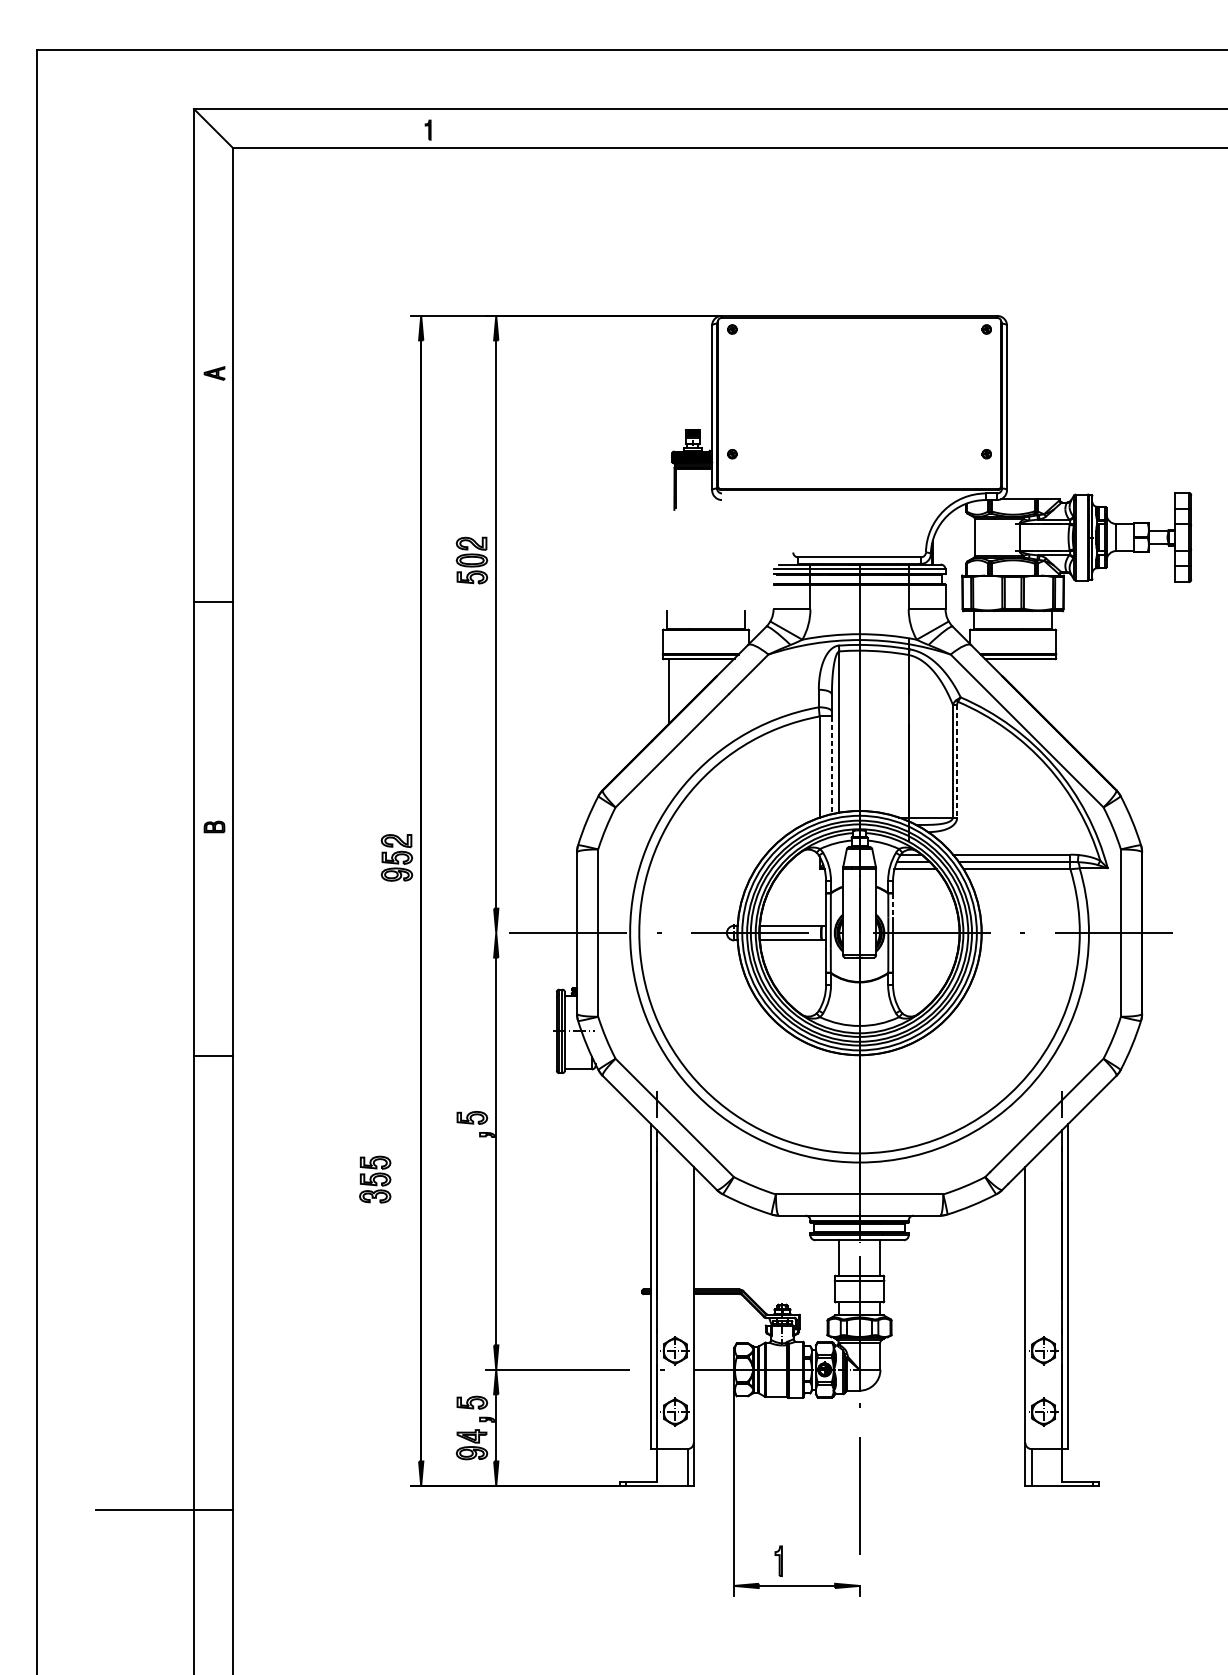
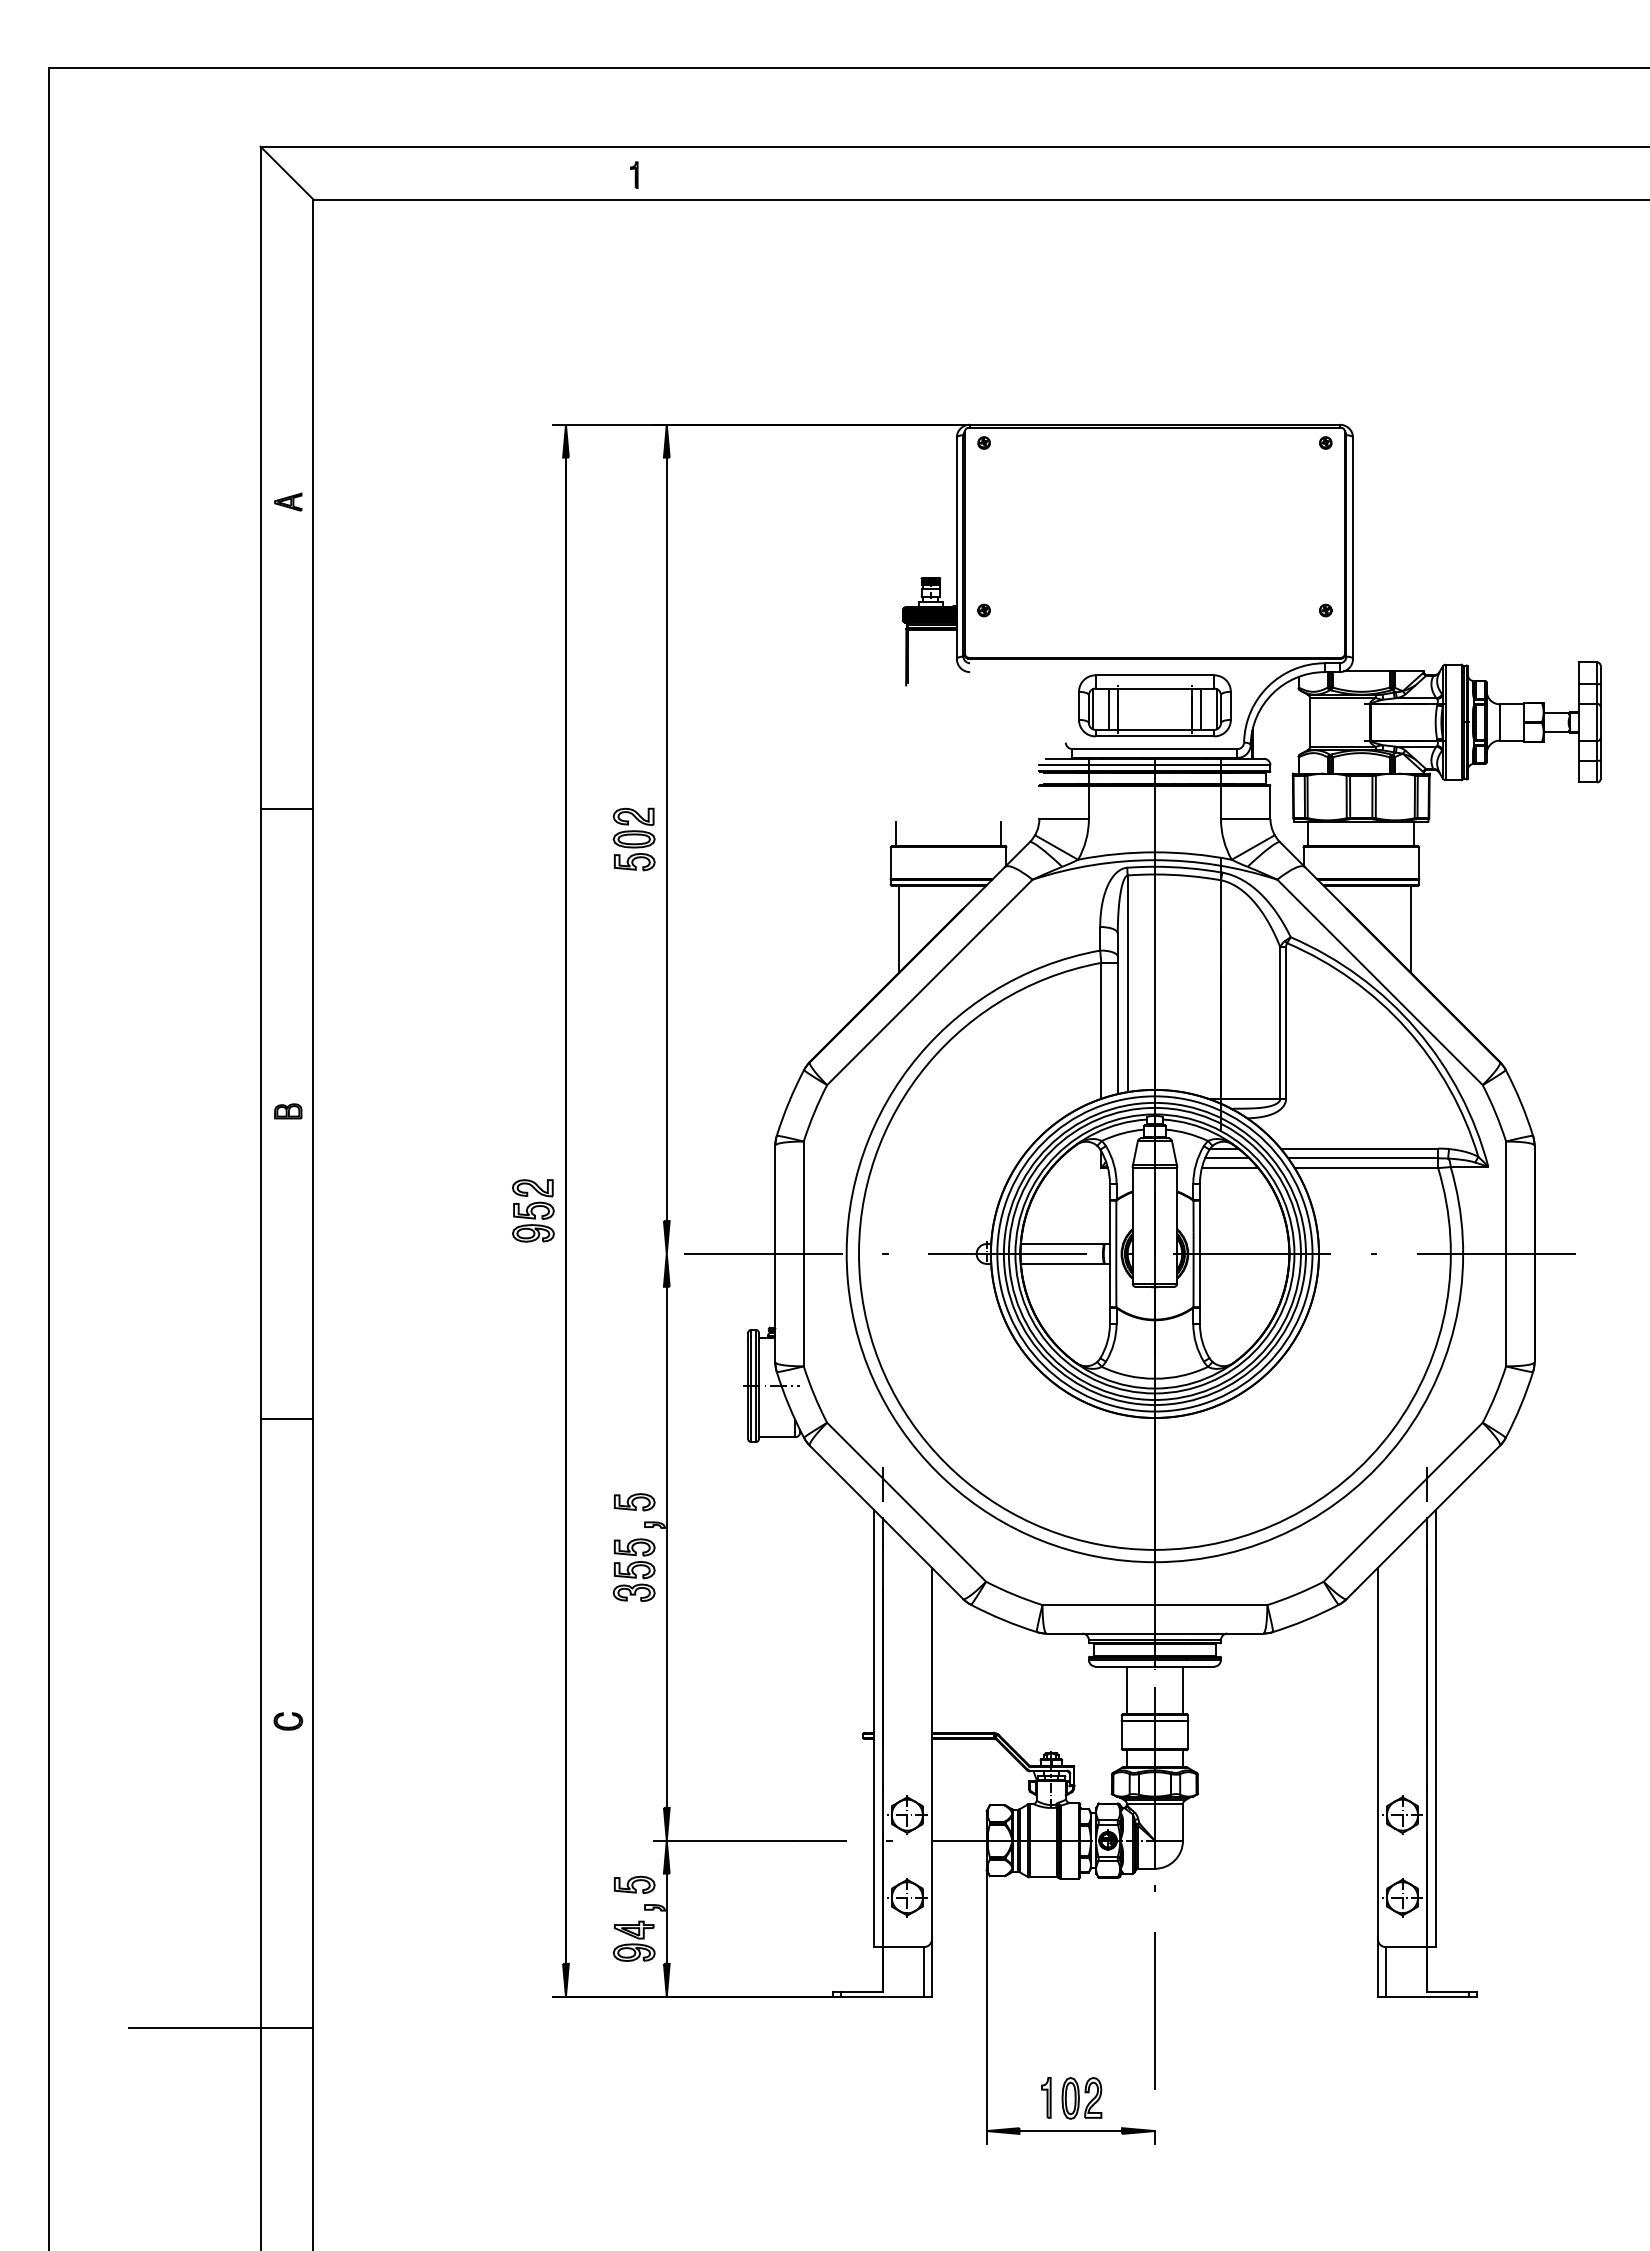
part: (428, 129) -> (634, 174), moved
part: (859, 524) -> (1154, 705), added
part: (471, 560) -> (633, 839), moved
line: (1050, 691) -> (1411, 929), added
line: (957, 761) -> (1286, 1023), dashed -> solid
line: (831, 765) -> (1117, 1028), dashed -> solid
part: (397, 857) -> (533, 1210), moved
line: (892, 905) -> (1199, 1217), dashed -> solid
part: (374, 1179) -> (633, 1569), moved
part: (214, 1281) -> (288, 1721), added
part: (804, 1561) -> (1081, 2098), added

